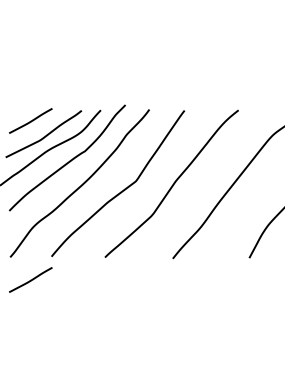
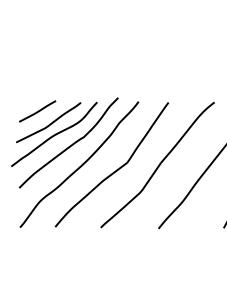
line: (30, 279) -> (37, 246), removed

